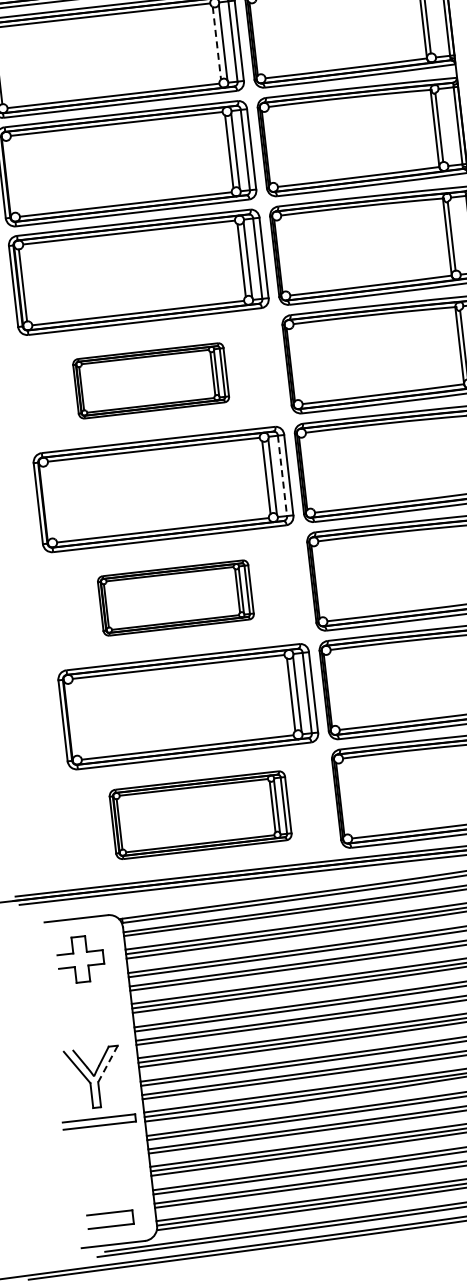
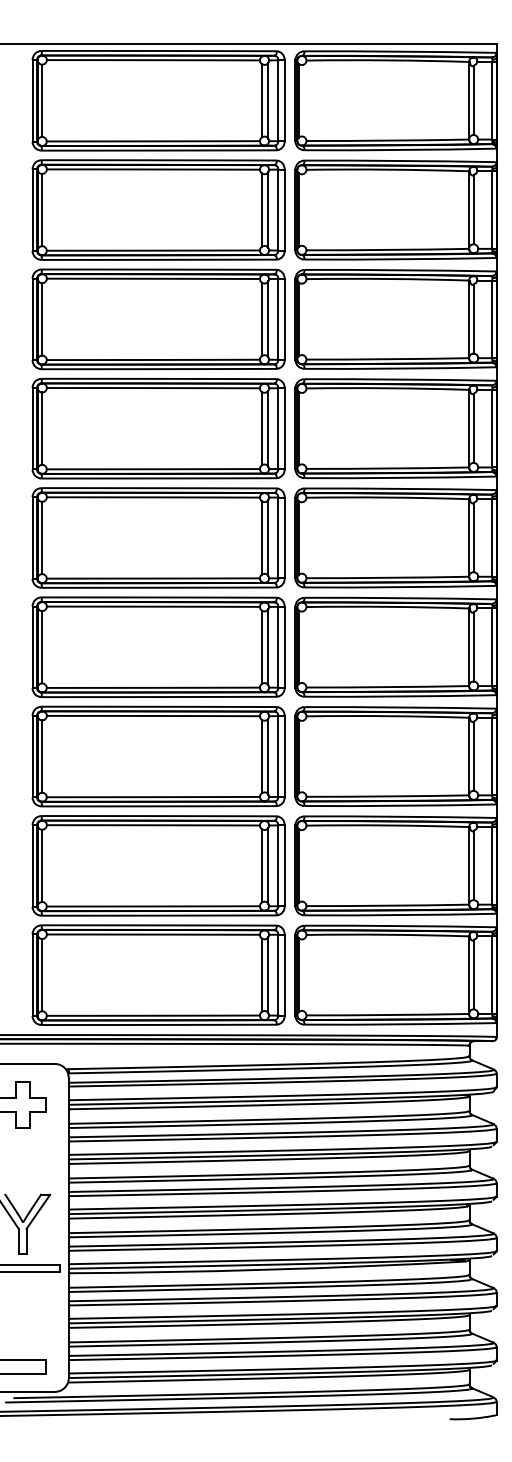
line: (217, 43) -> (262, 210), dashed -> solid
line: (11, 176) -> (42, 319), added
part: (151, 380) -> (158, 537), size x1.67
line: (282, 476) -> (278, 647), dashed -> solid
line: (48, 502) -> (42, 647), added
part: (175, 597) -> (158, 756), size x1.67
line: (72, 719) -> (42, 865), added
part: (200, 814) -> (158, 974), size x1.43
line: (108, 1063) -> (38, 1211), dashed -> solid

